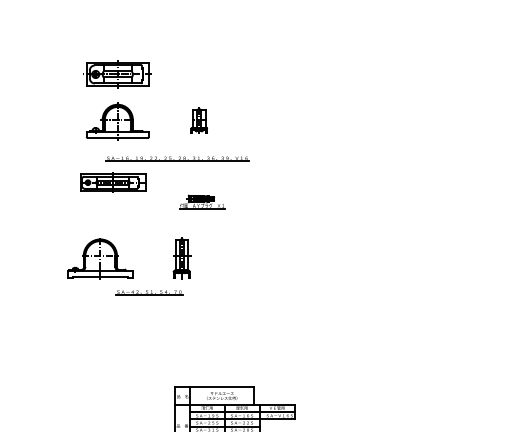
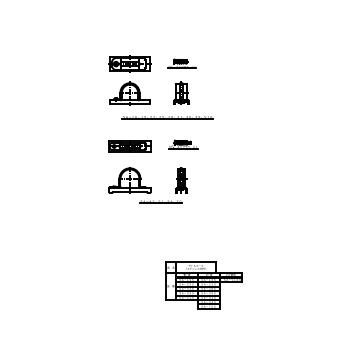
part: (199, 73) -> (181, 63), added
part: (199, 119) -> (181, 92), size x1.43
part: (112, 182) -> (129, 146), moved
part: (128, 266) -> (147, 185), moved

